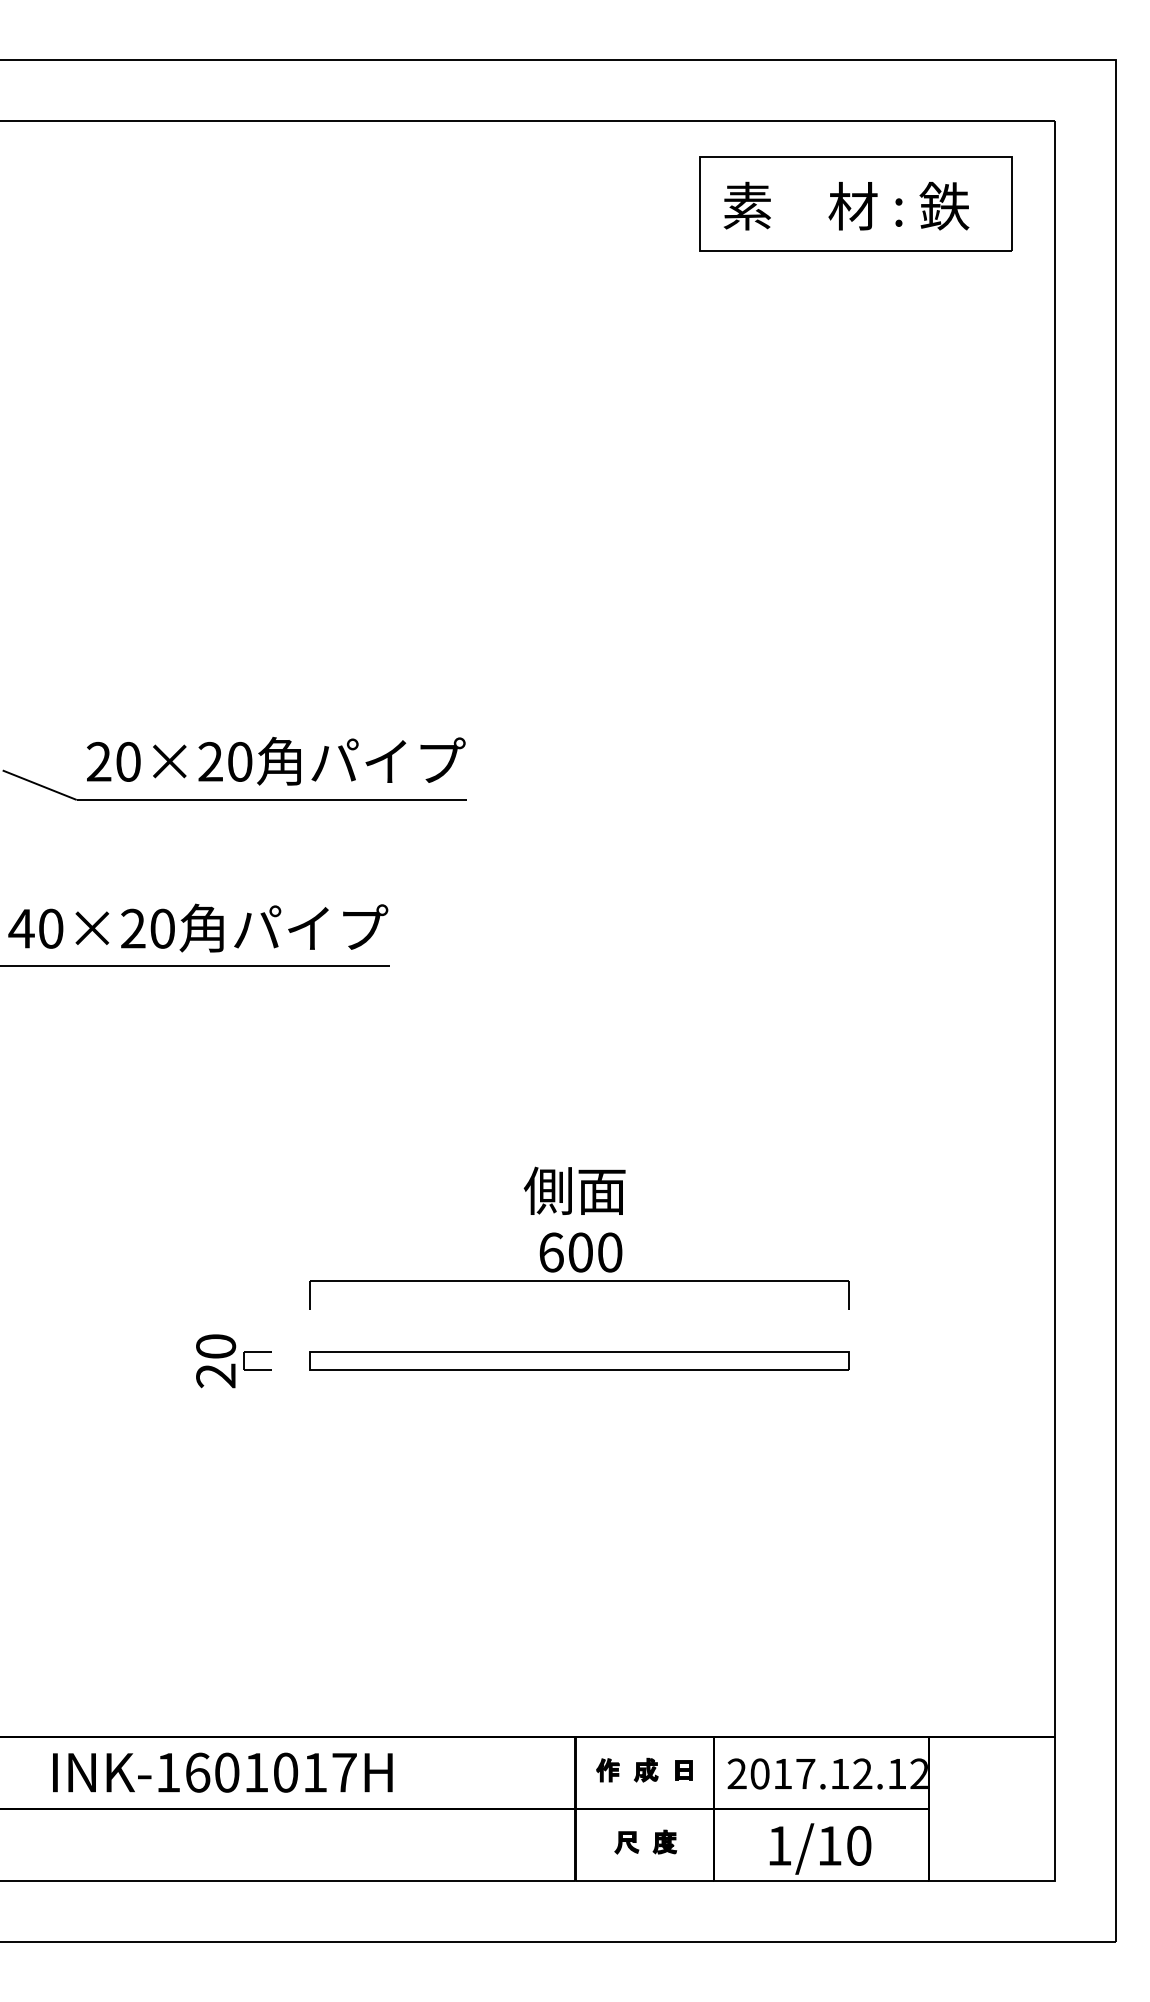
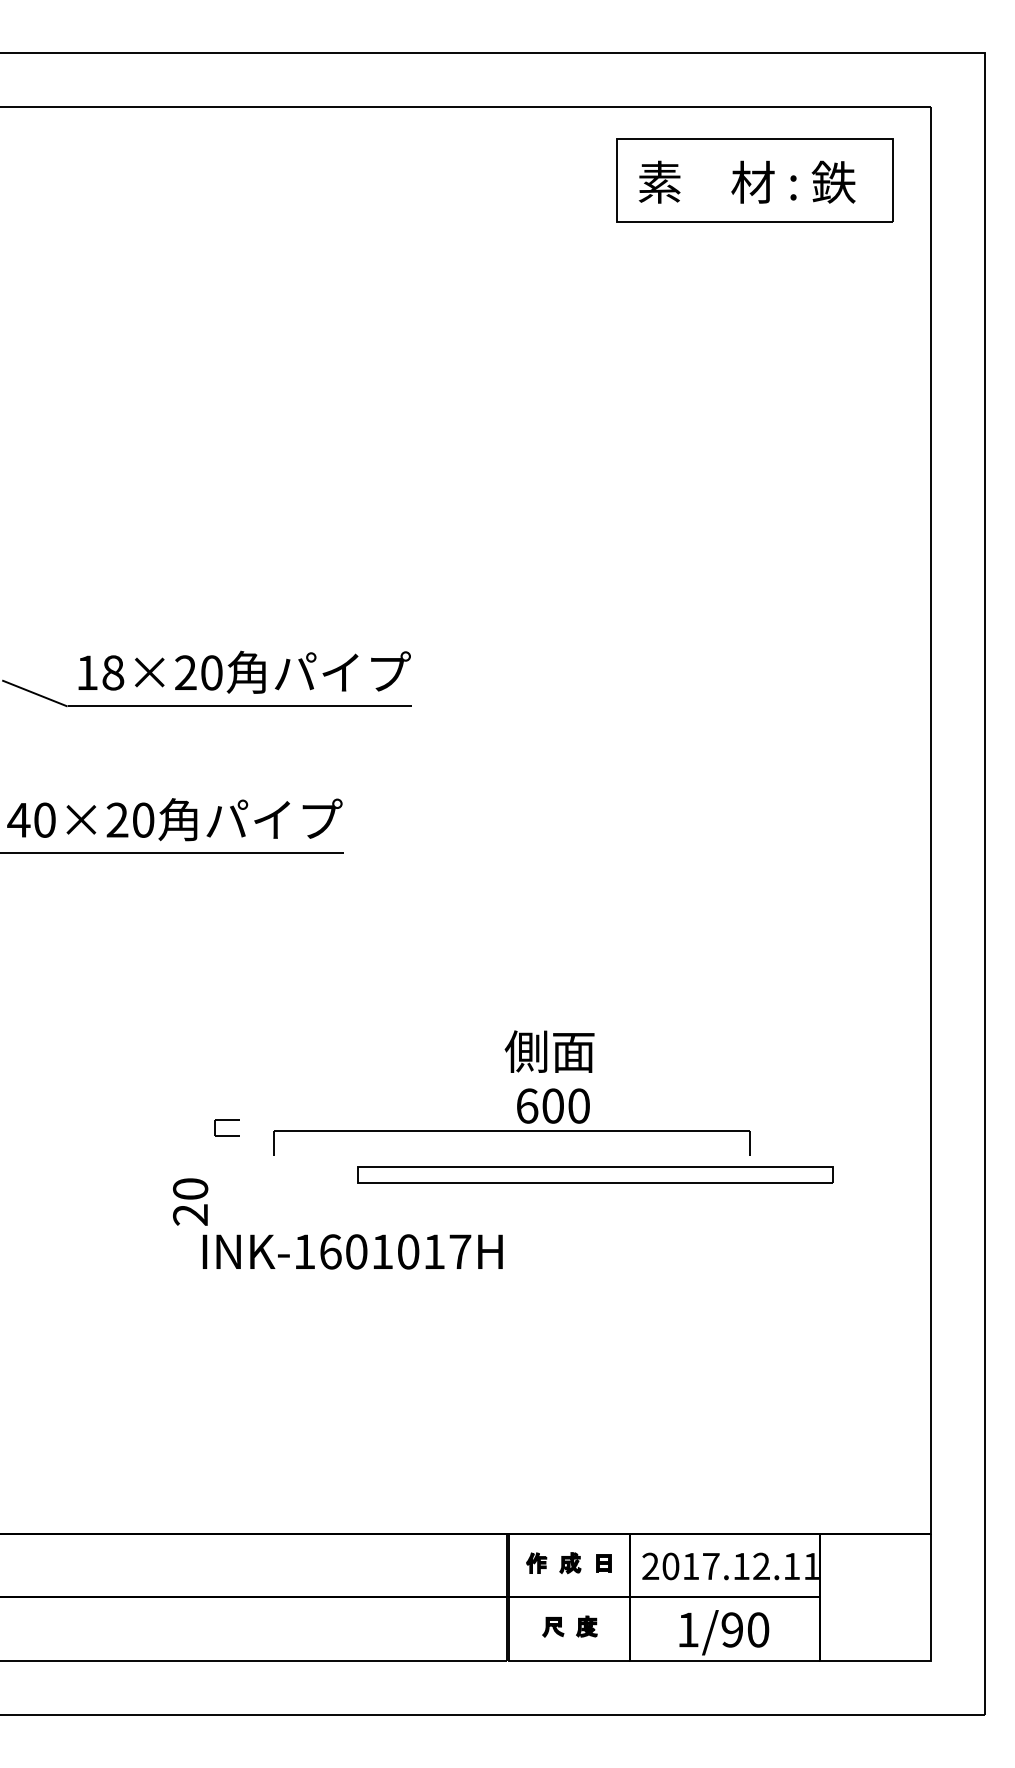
text: (113, 761) -> (100, 672), 20×20 -> 18×20
text: (574, 1190) -> (549, 1051), moved
text: (580, 1252) -> (552, 1106), moved
part: (257, 1352) -> (227, 1121), moved
part: (579, 1360) -> (595, 1174), moved
text: (222, 1772) -> (352, 1251), moved
text: (918, 1773) -> (810, 1566), 2017.12.12 -> 2017.12.11
text: (829, 1845) -> (732, 1629), 1/10 -> 1/90

